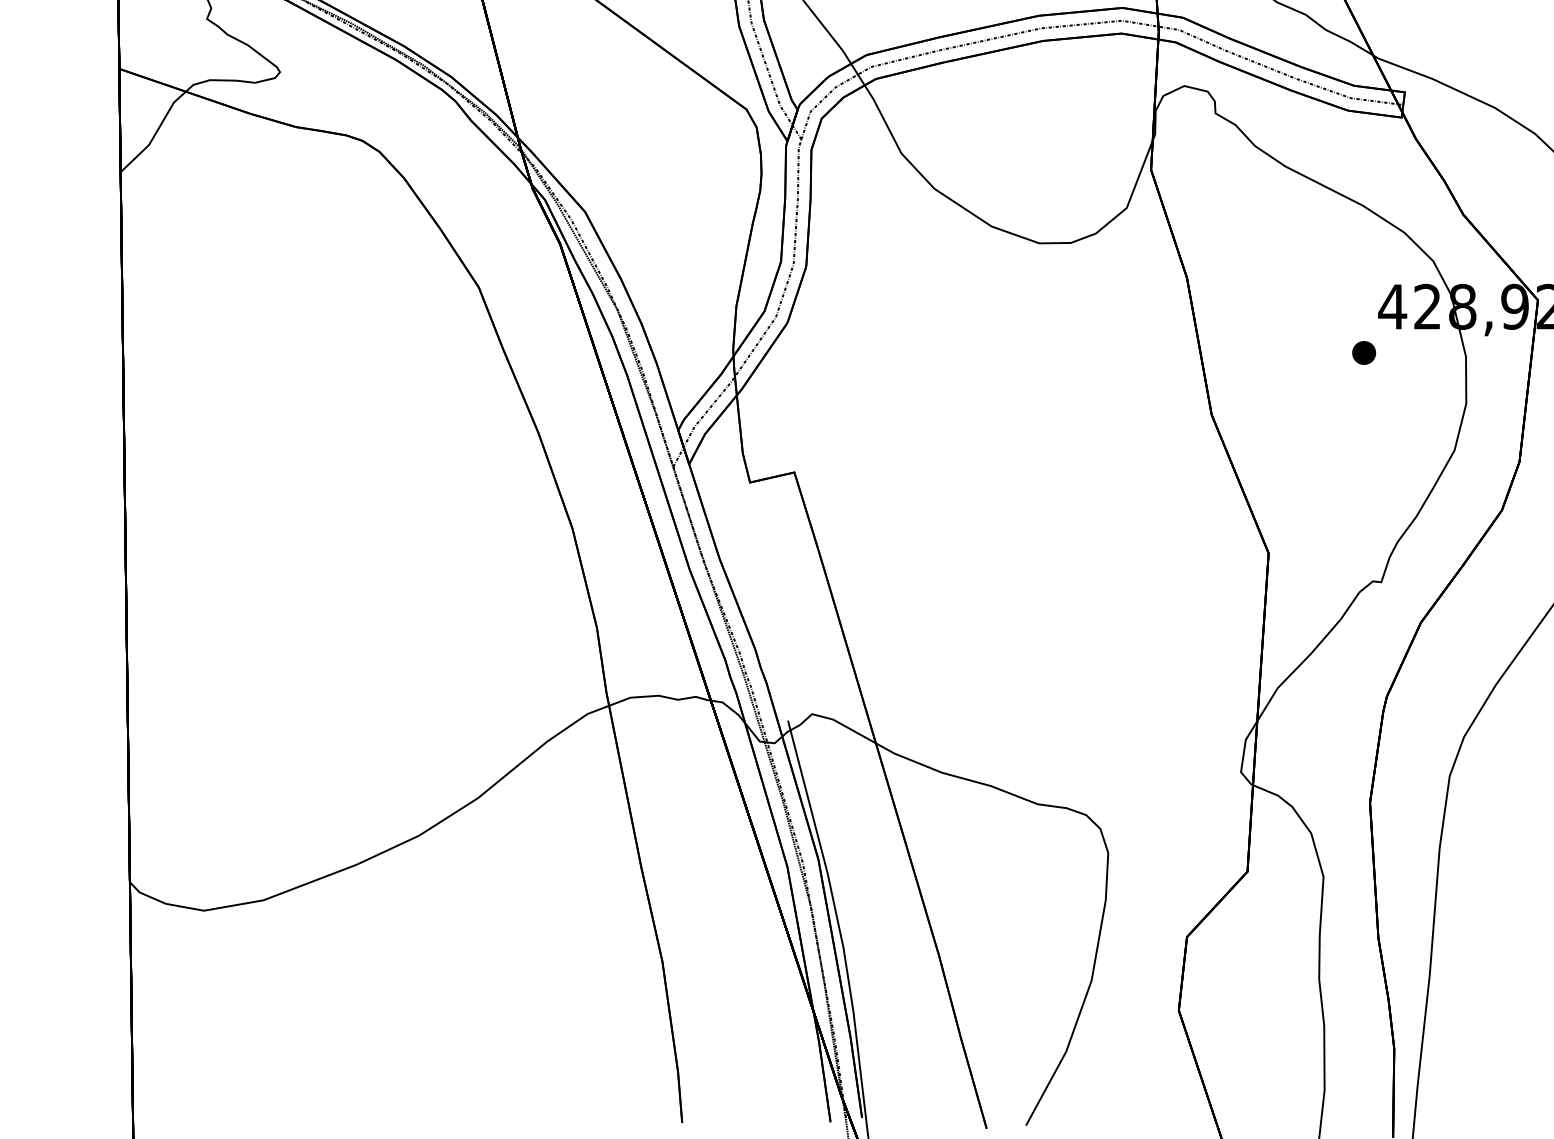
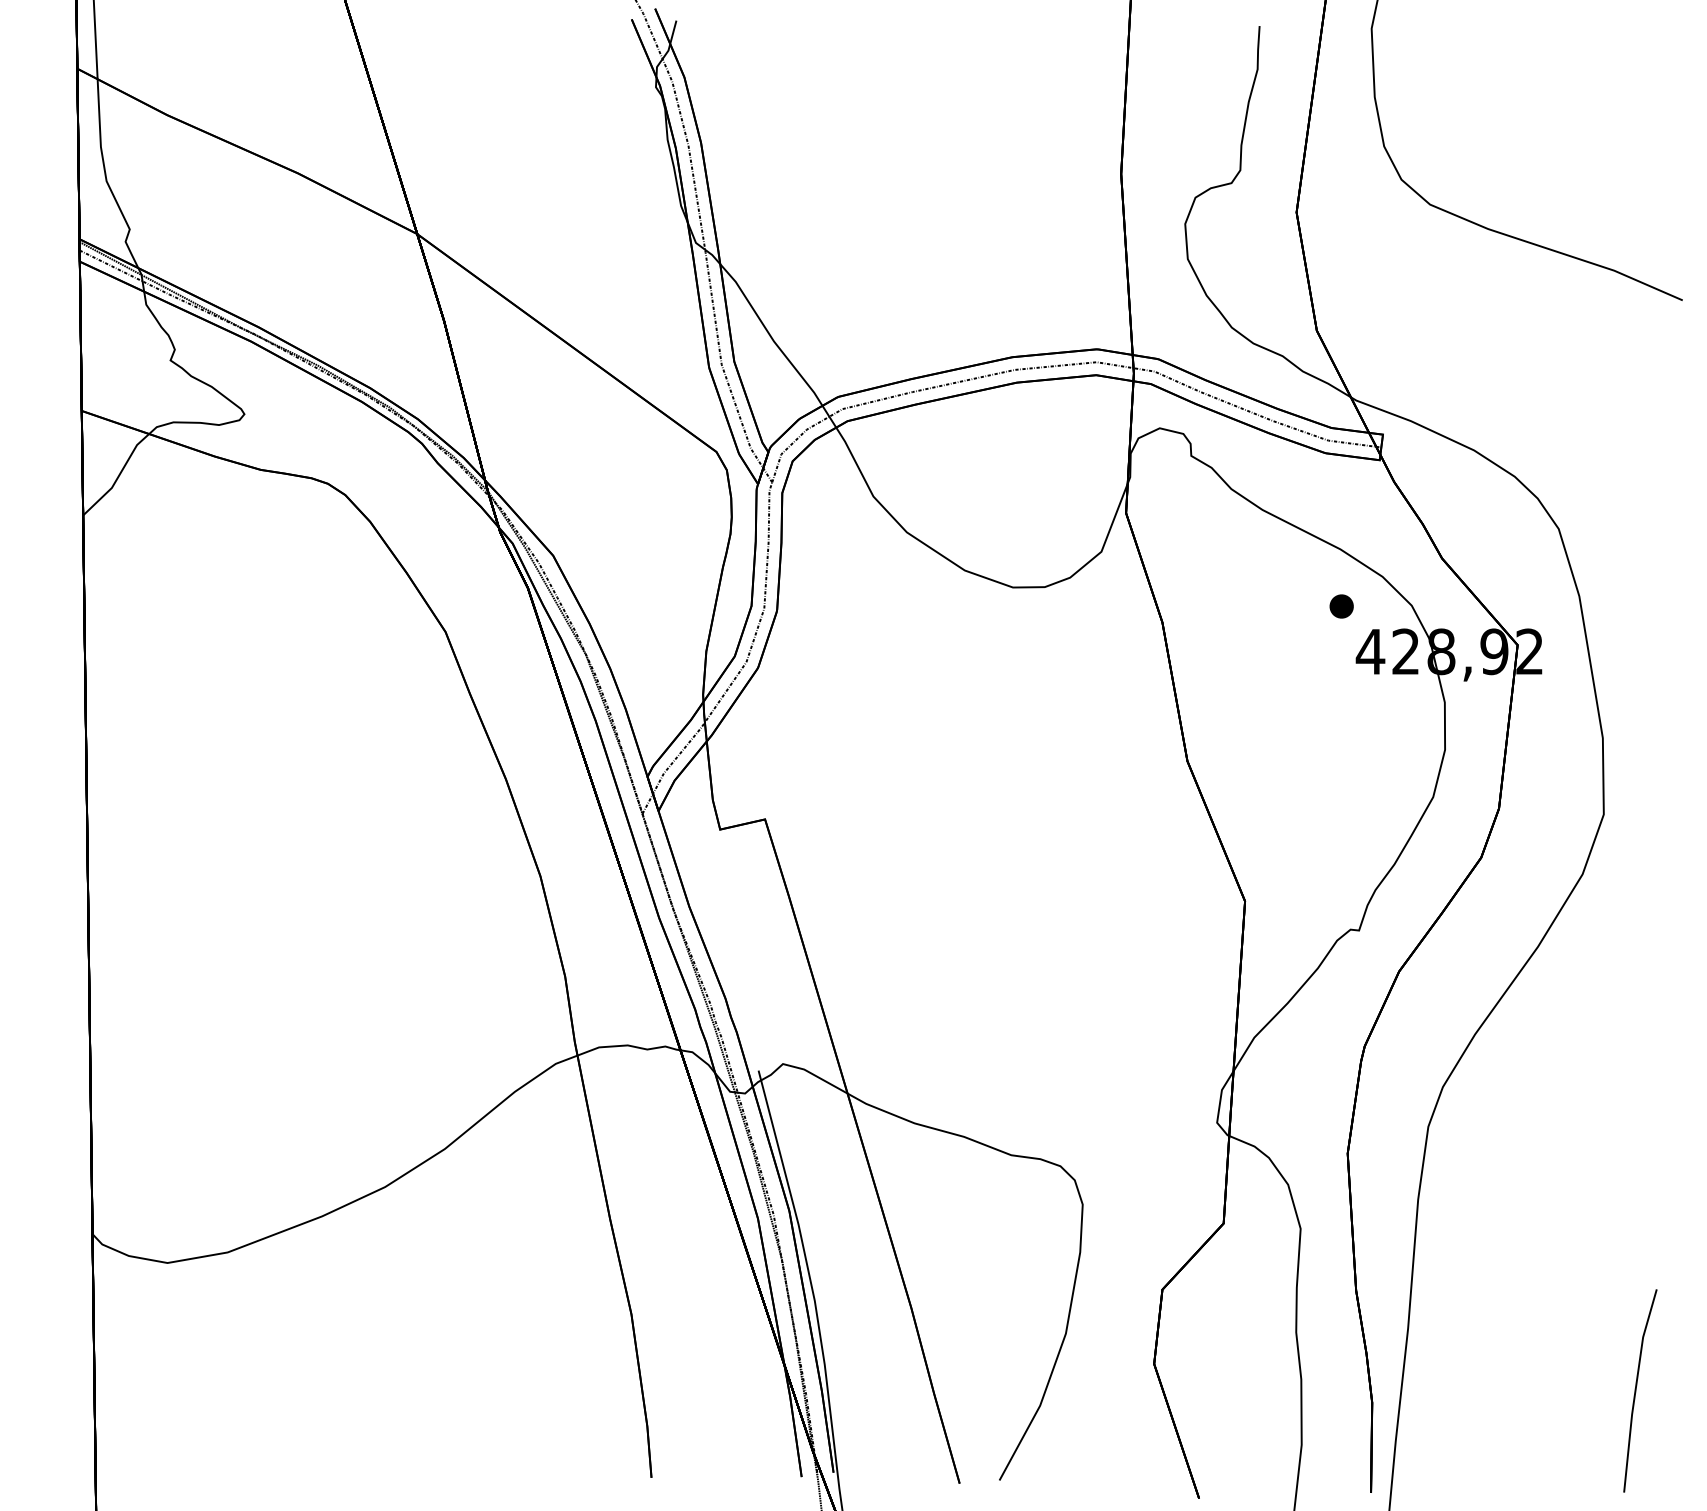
part: (1363, 352) -> (1341, 606), moved

